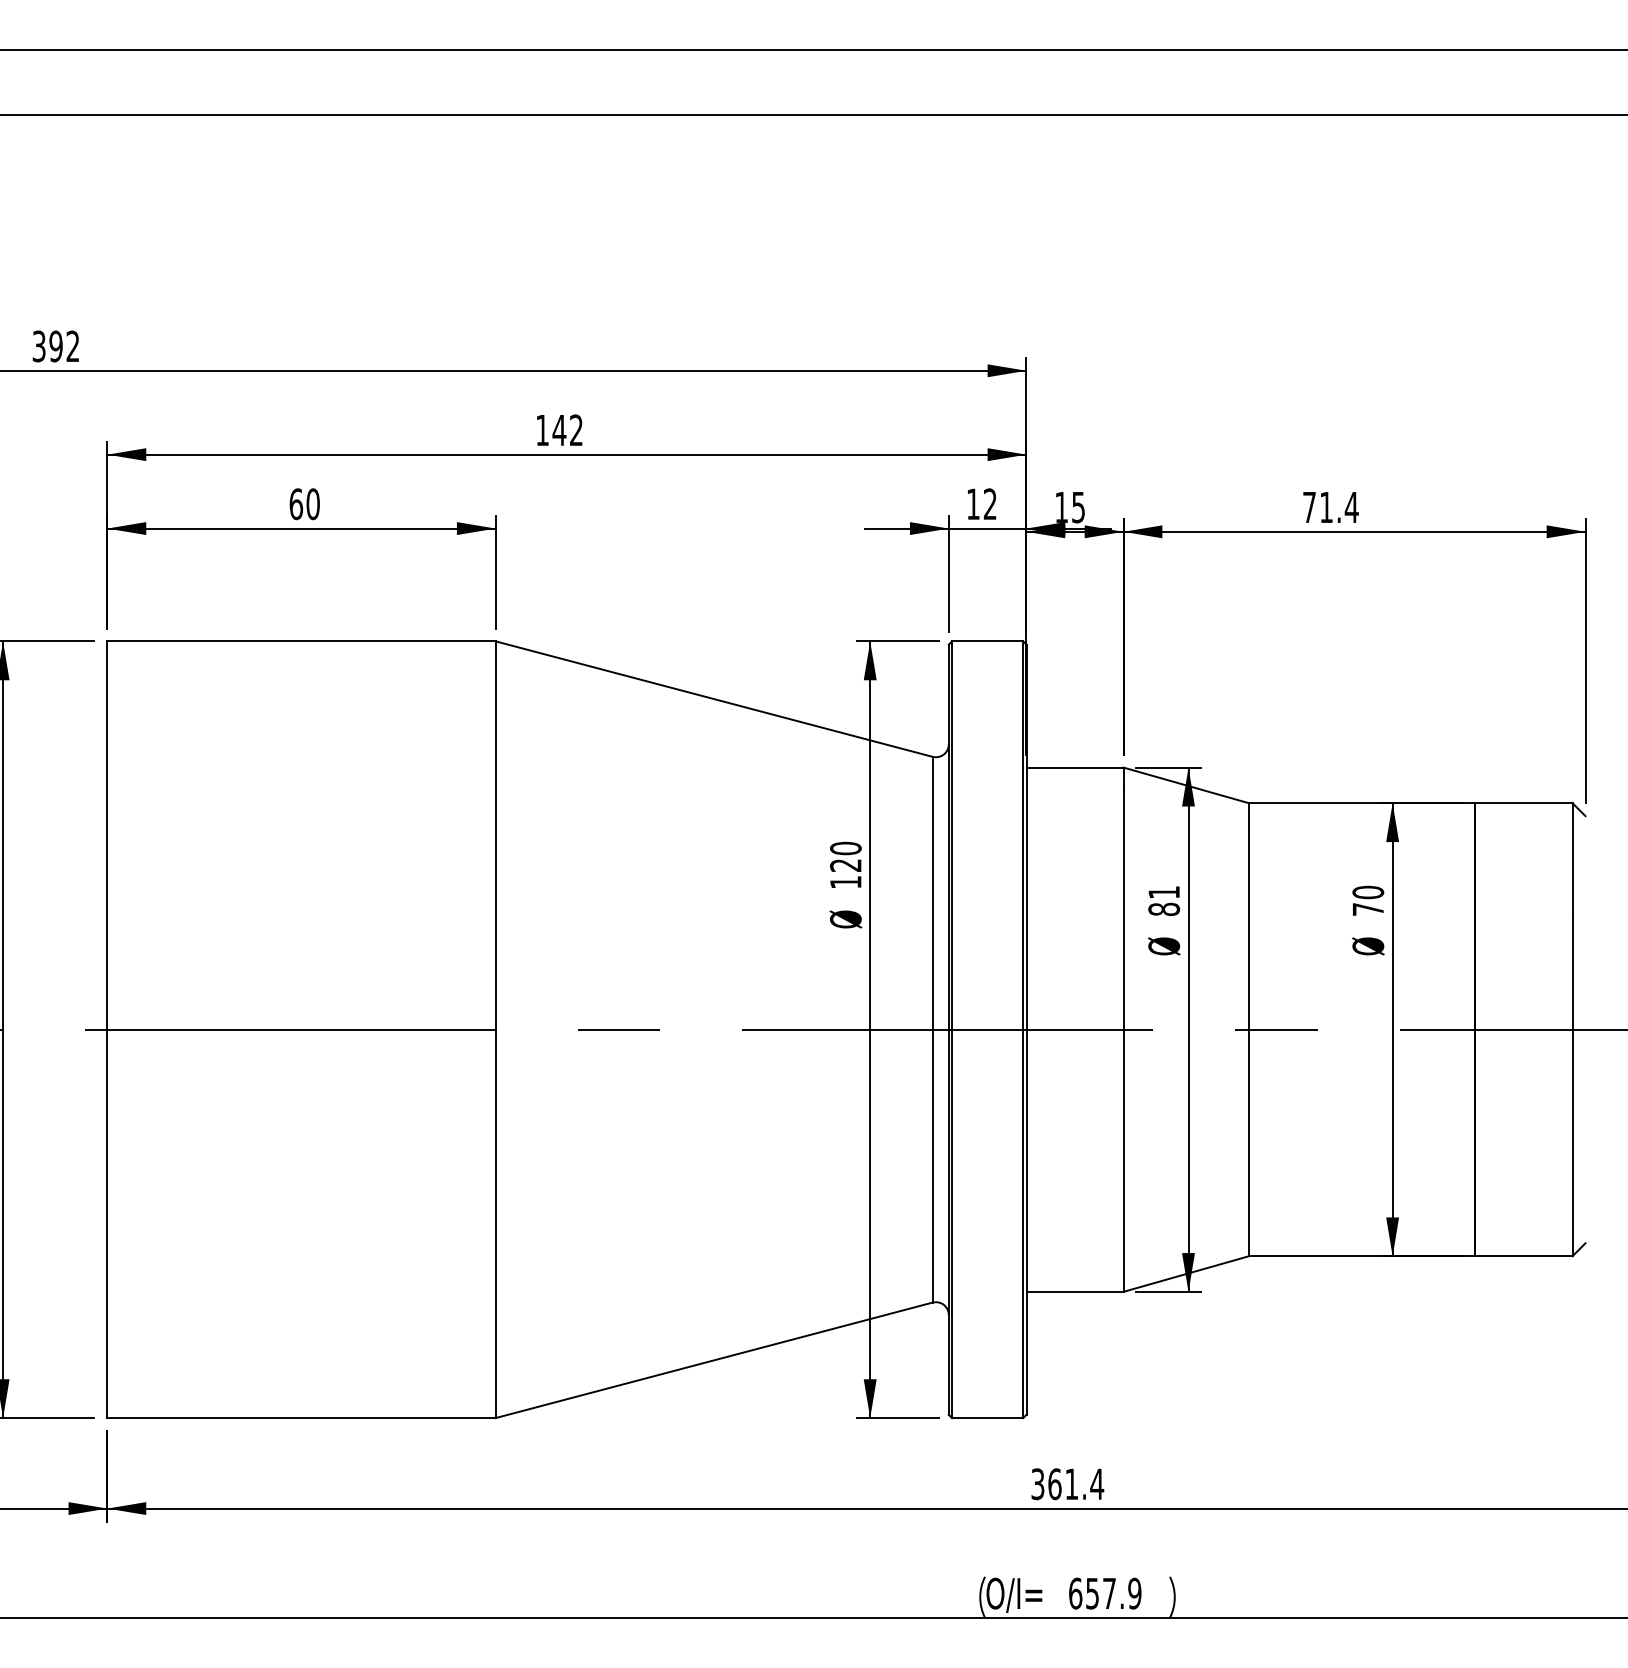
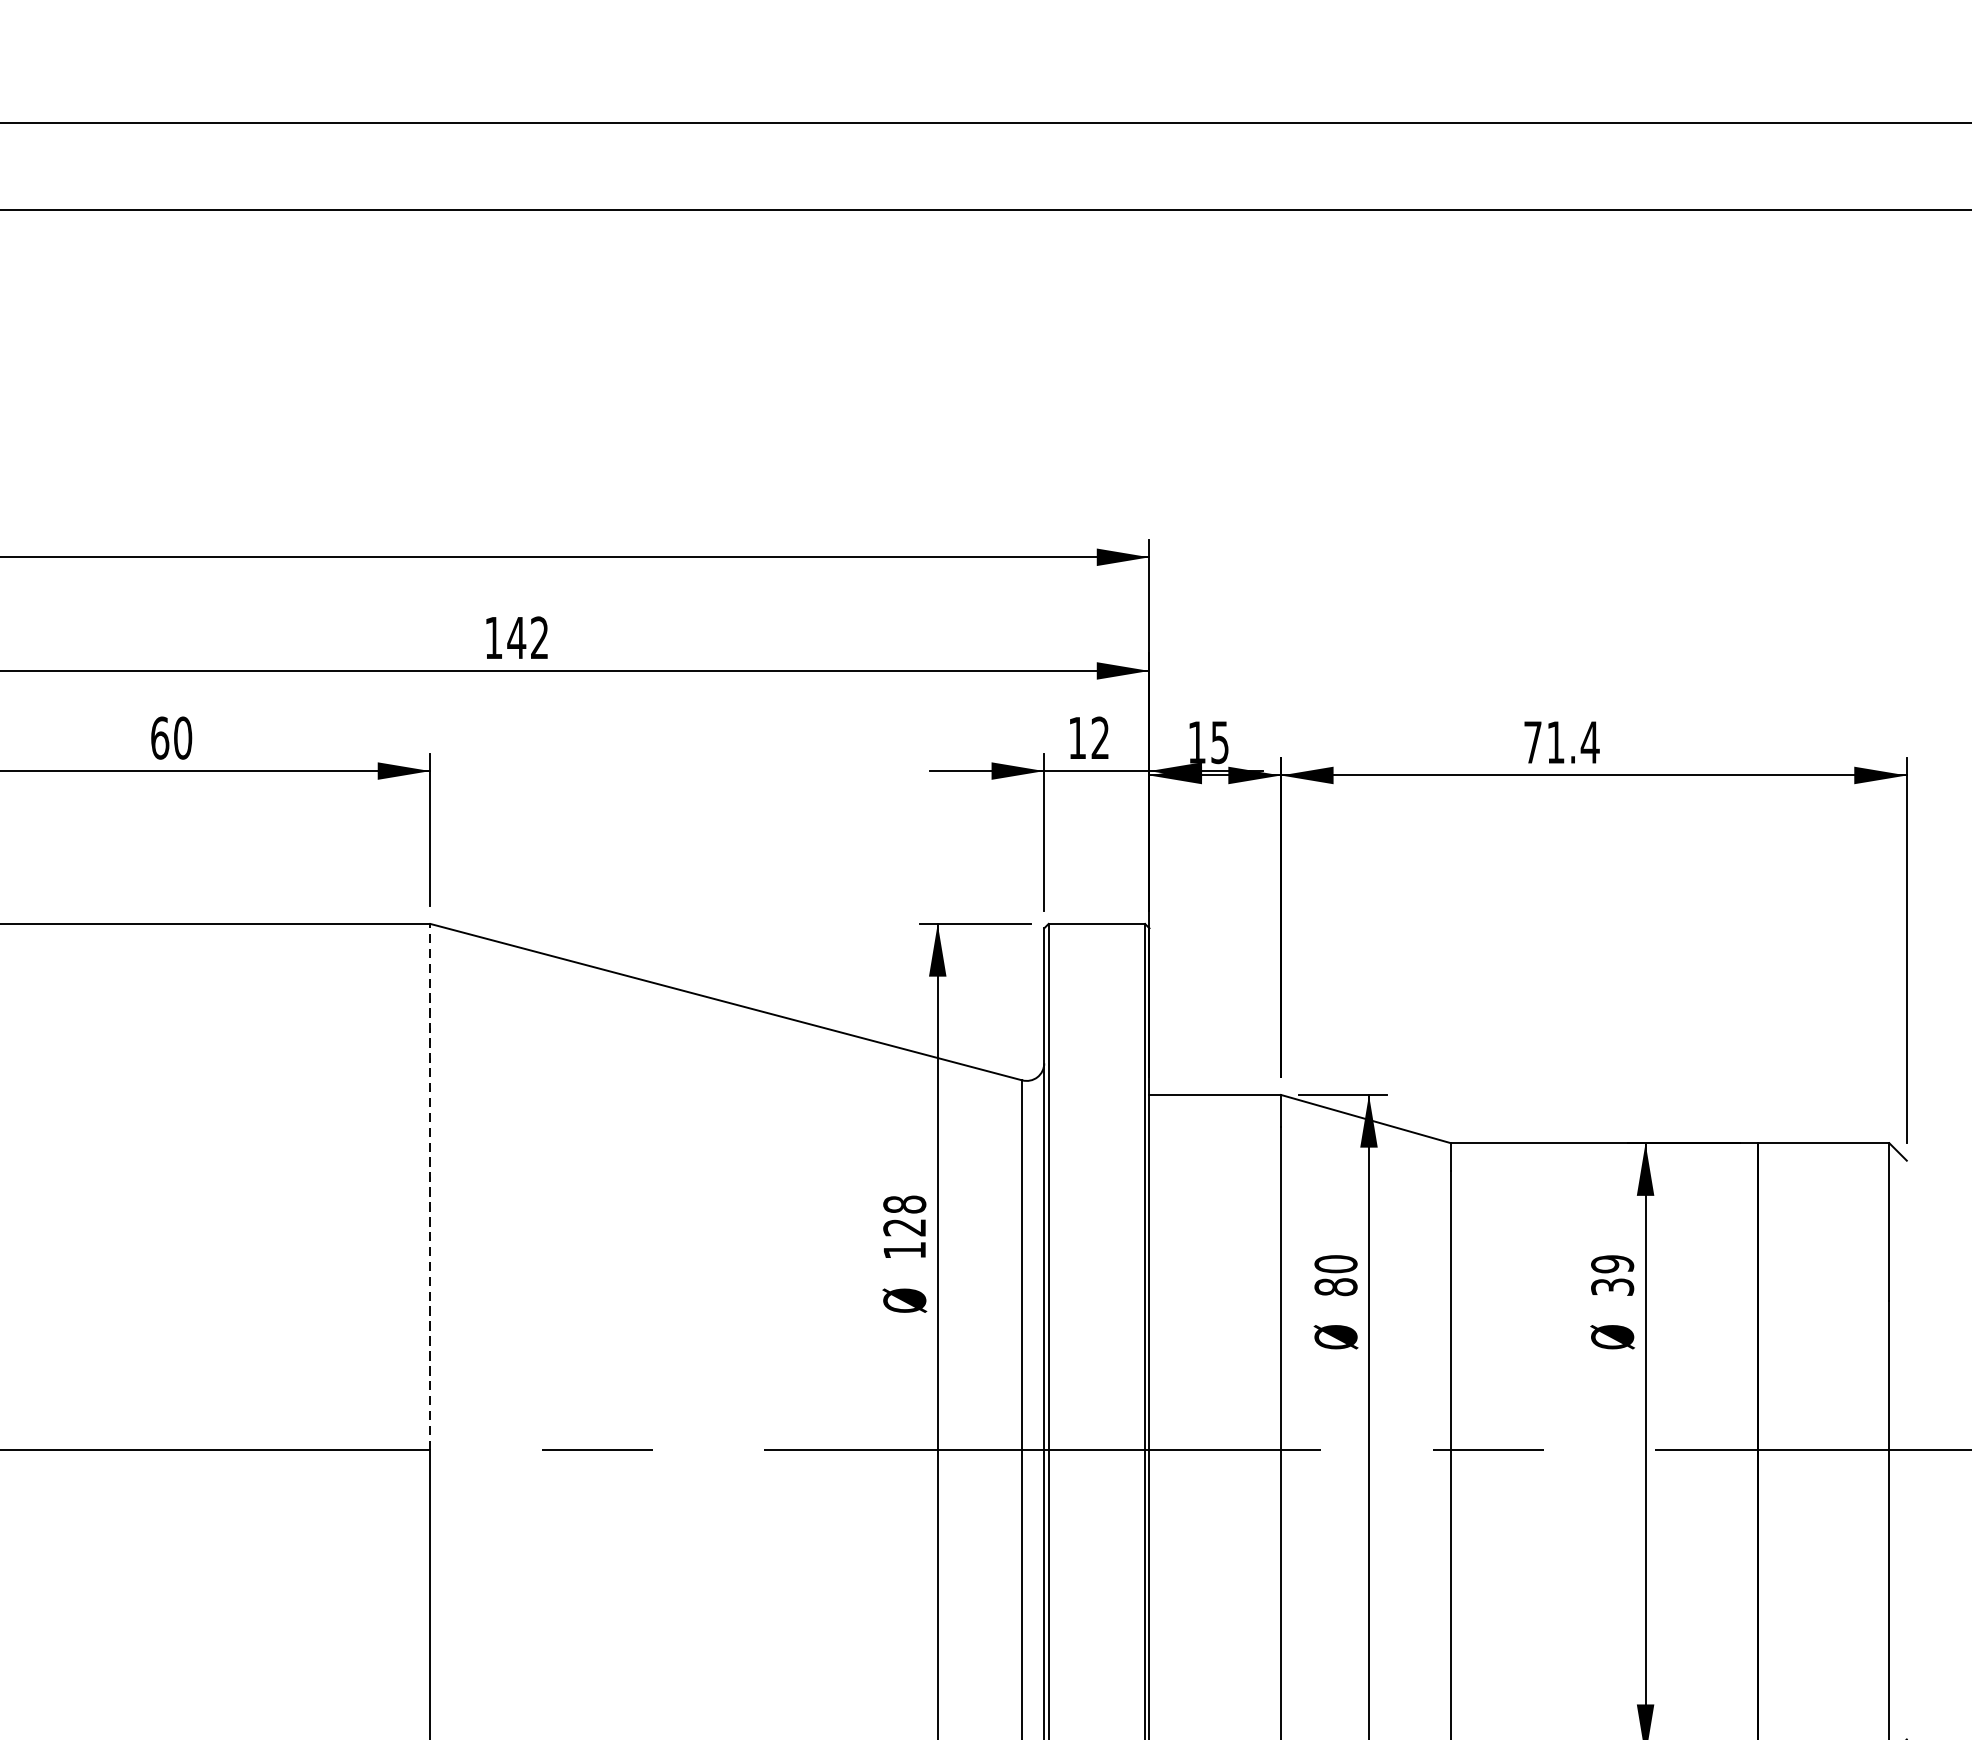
line: (495, 835) -> (430, 1186), solid -> dashed
text: (845, 848) -> (904, 1204), 120 -> 128
text: (1164, 892) -> (1336, 1264), 81 -> 80
text: (1368, 900) -> (1612, 1275), 70 -> 39

